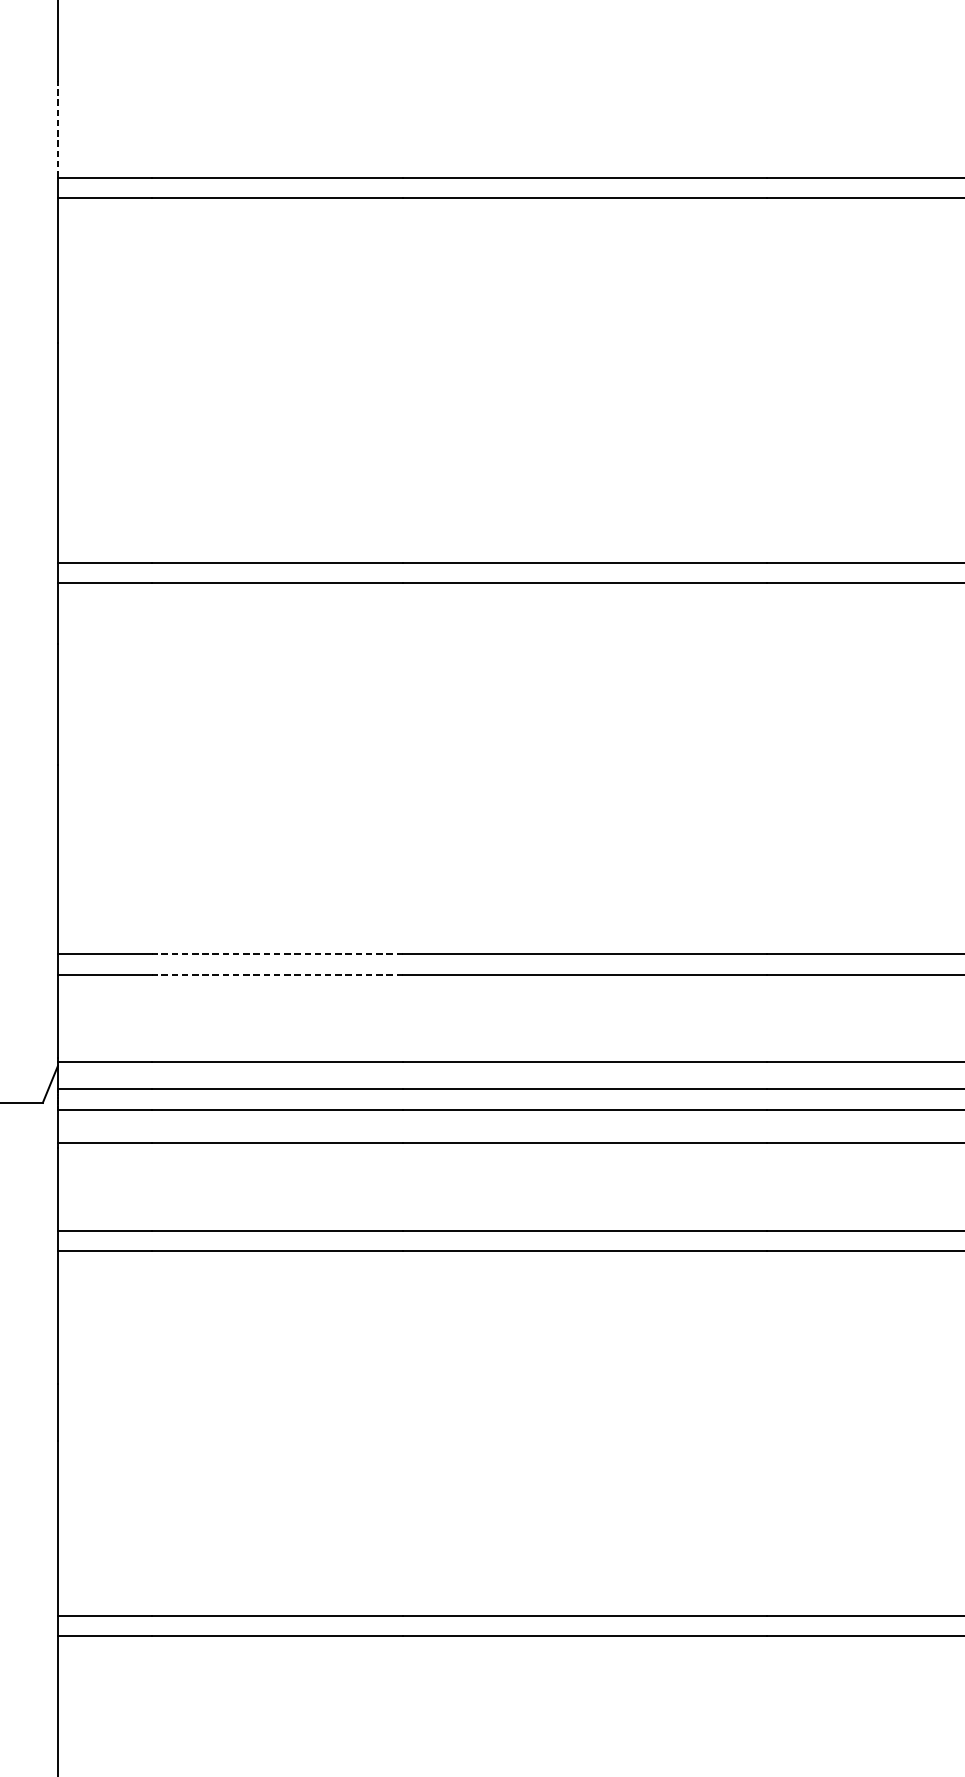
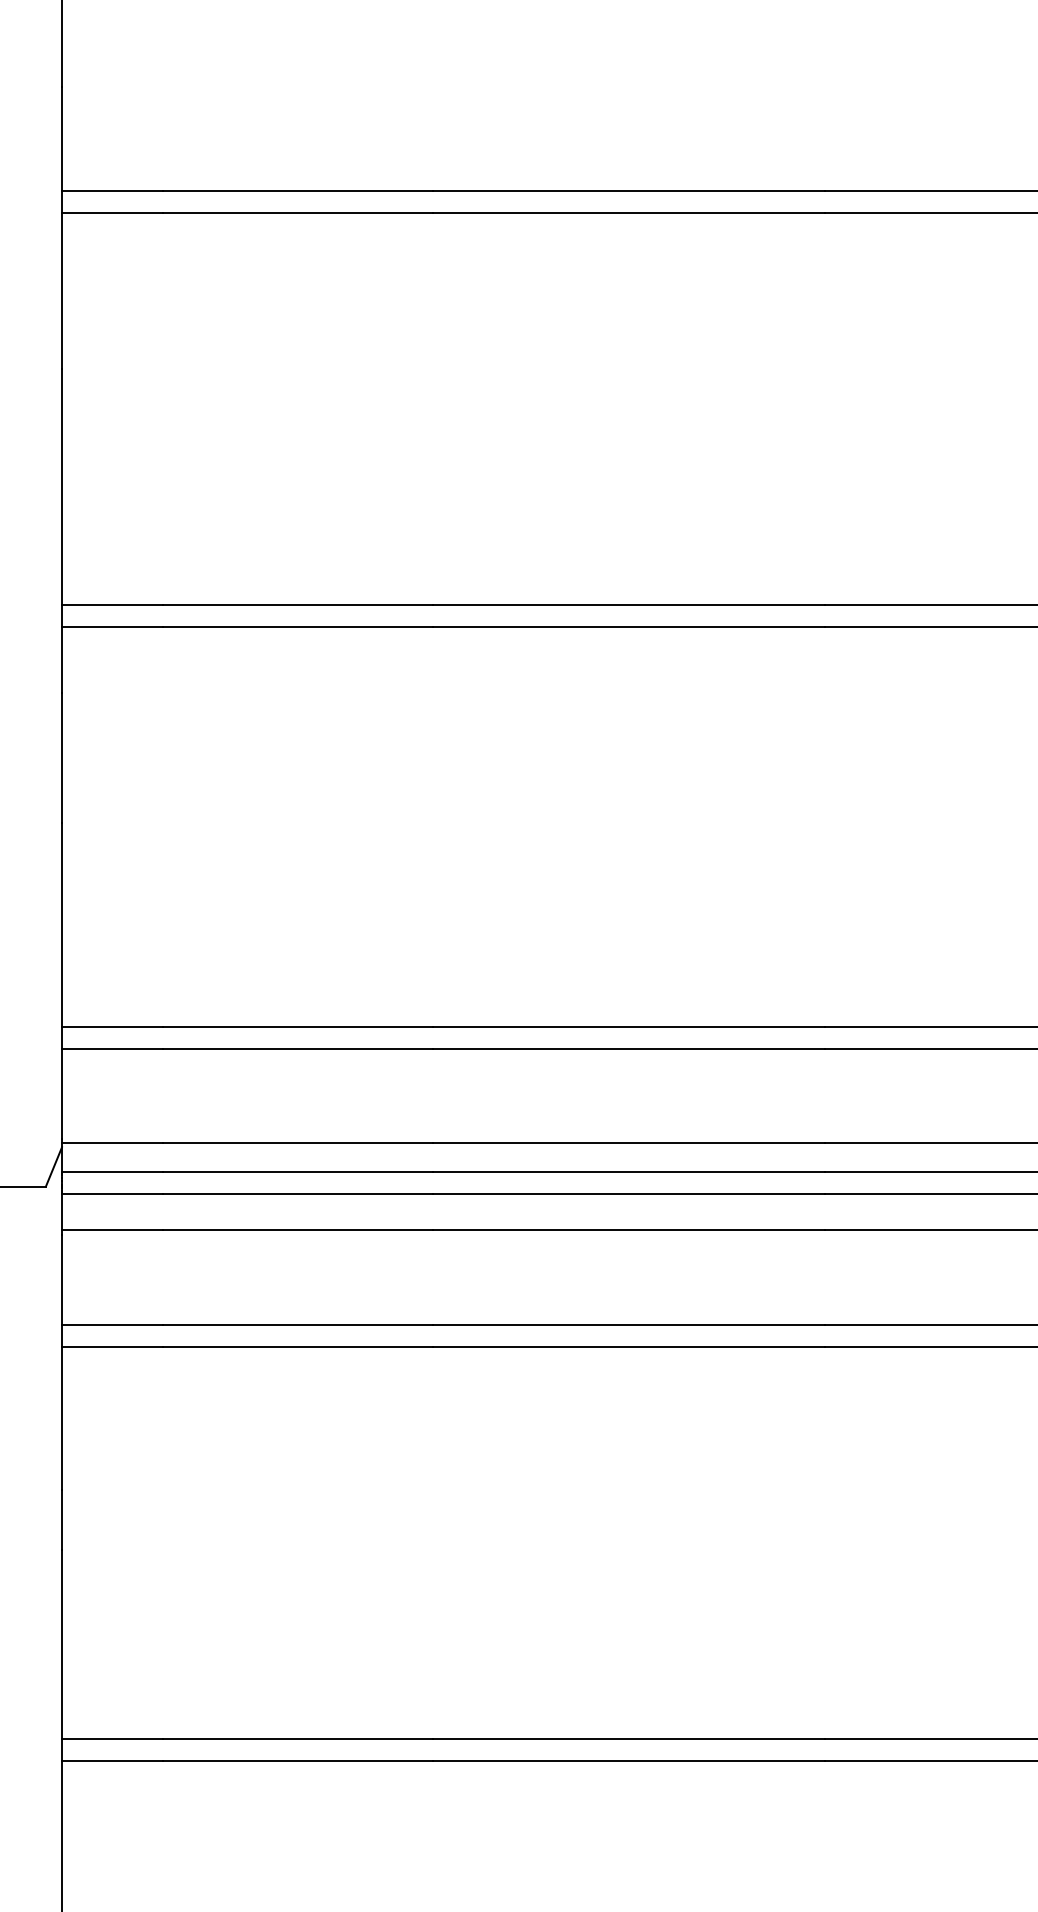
line: (58, 128) -> (62, 138), dashed -> solid
line: (276, 954) -> (297, 1026), dashed -> solid
line: (276, 974) -> (297, 1048), dashed -> solid

